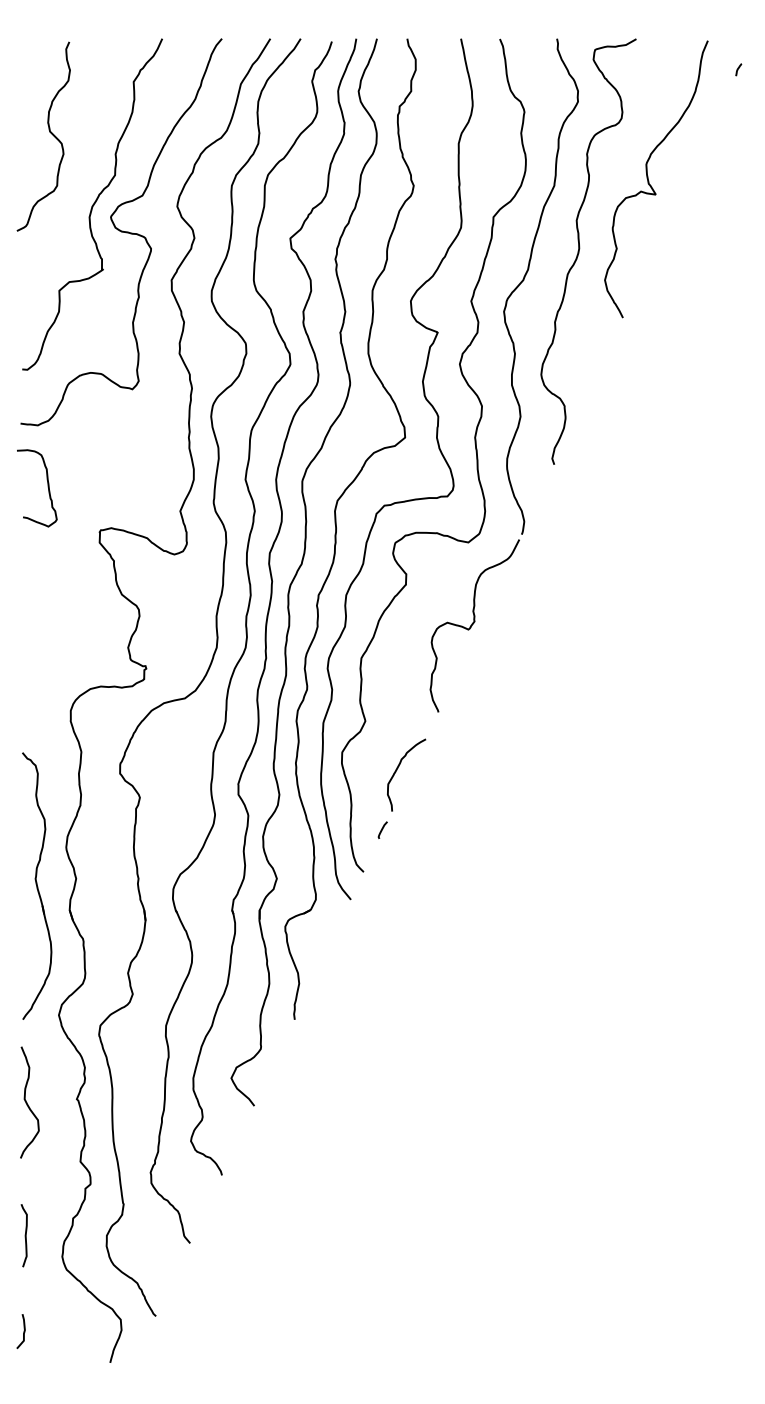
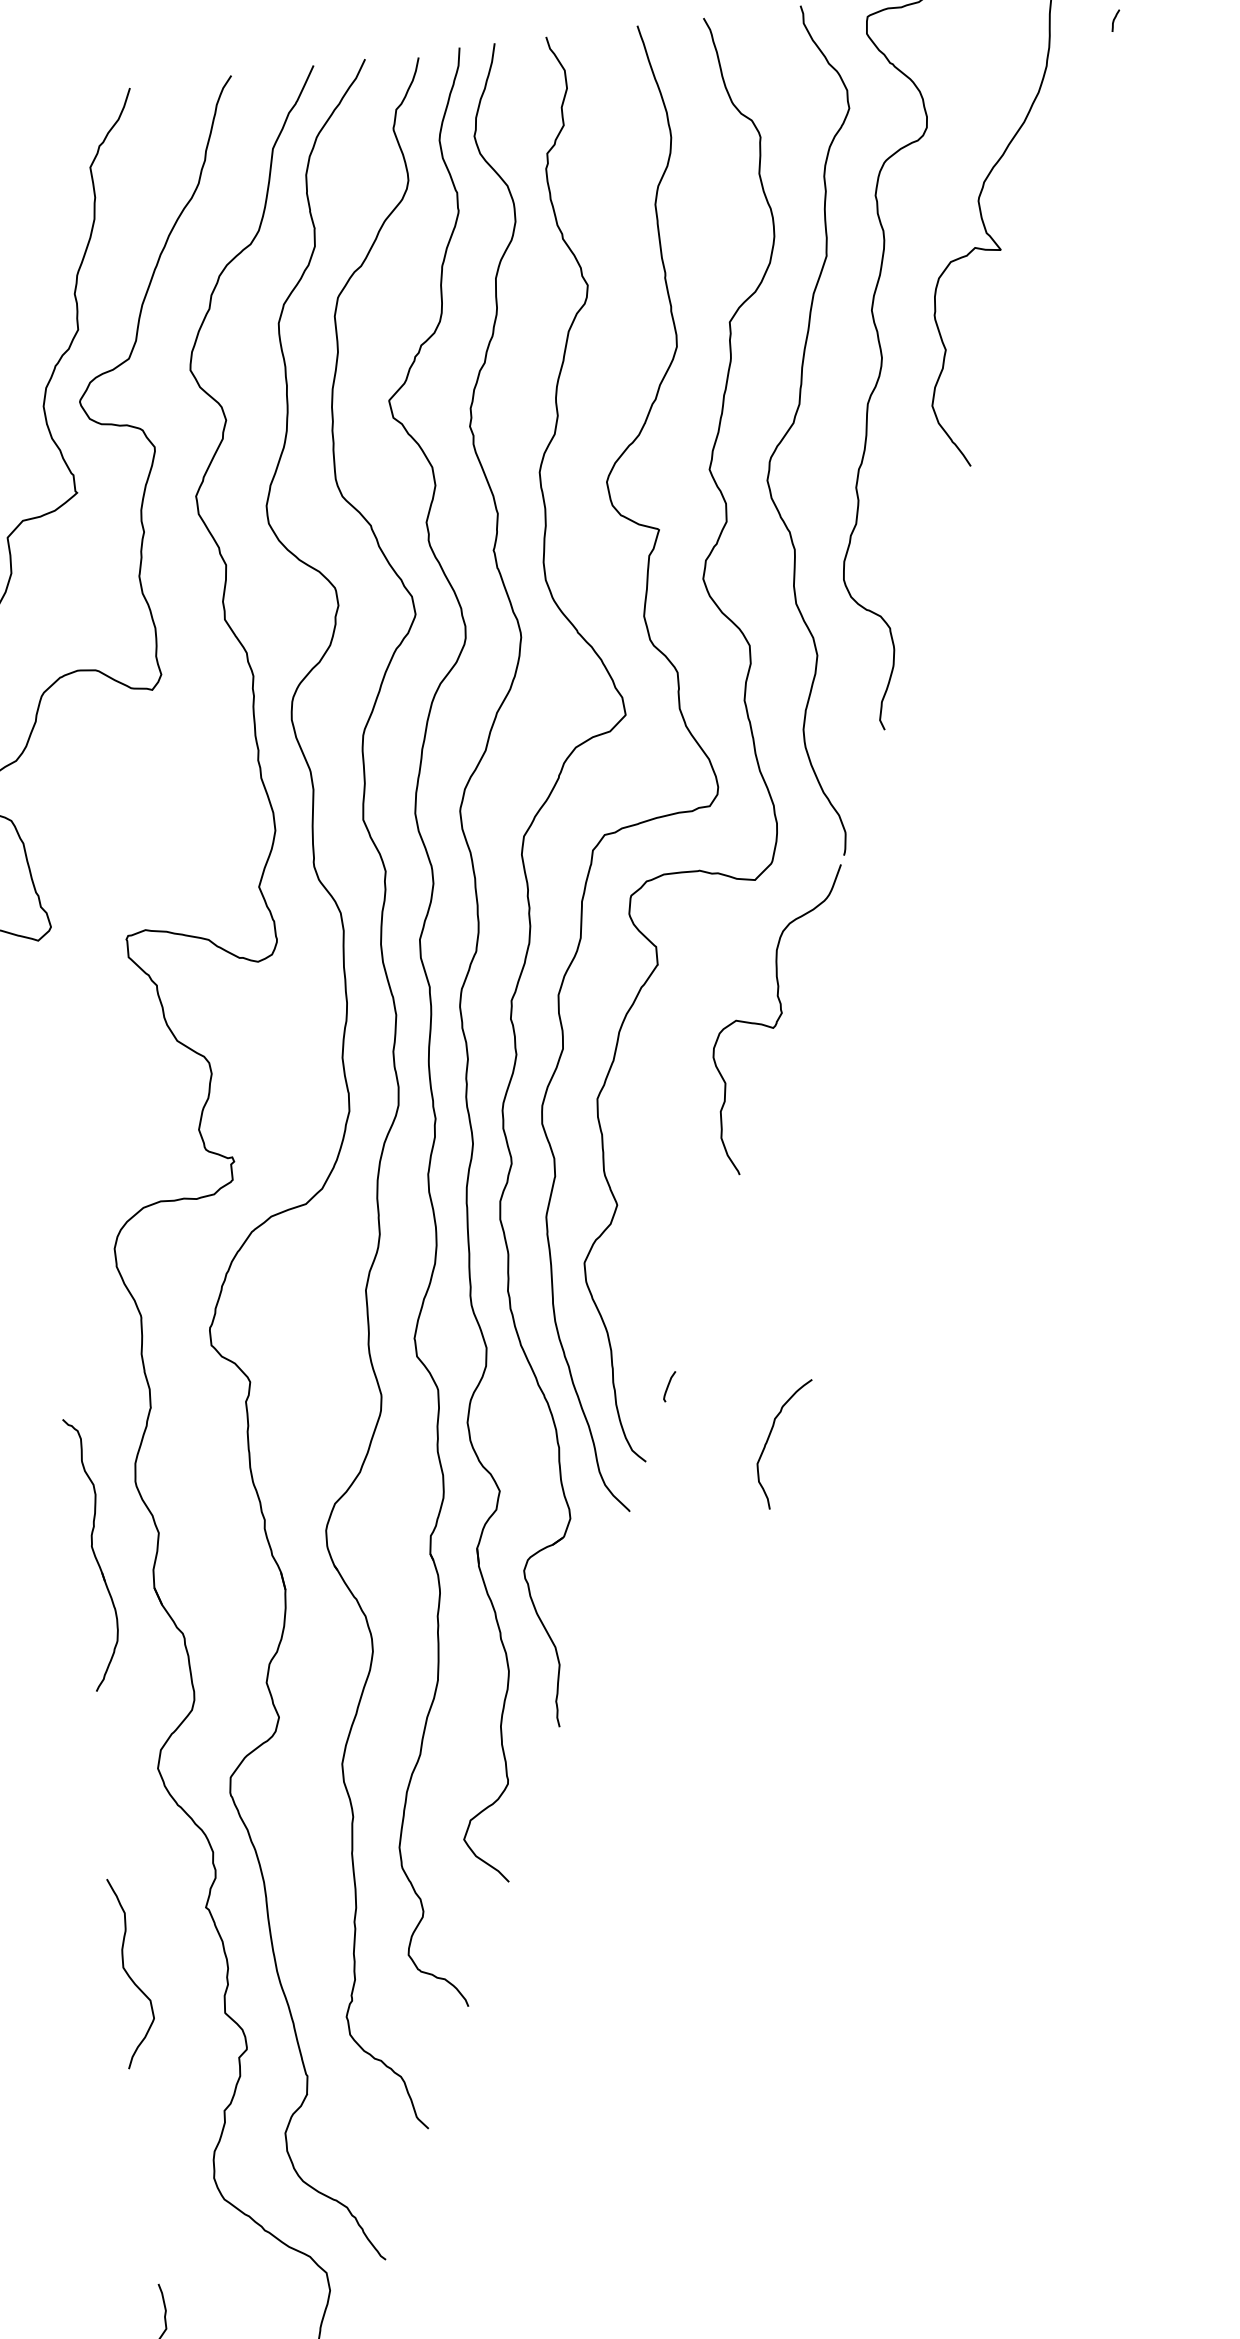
curve: (397, 770) -> (770, 1438), moved
part: (37, 885) -> (94, 1552), size x0.6
curve: (27, 1102) -> (128, 1972), moved
curve: (24, 1235) -> (145, 2149), removed

